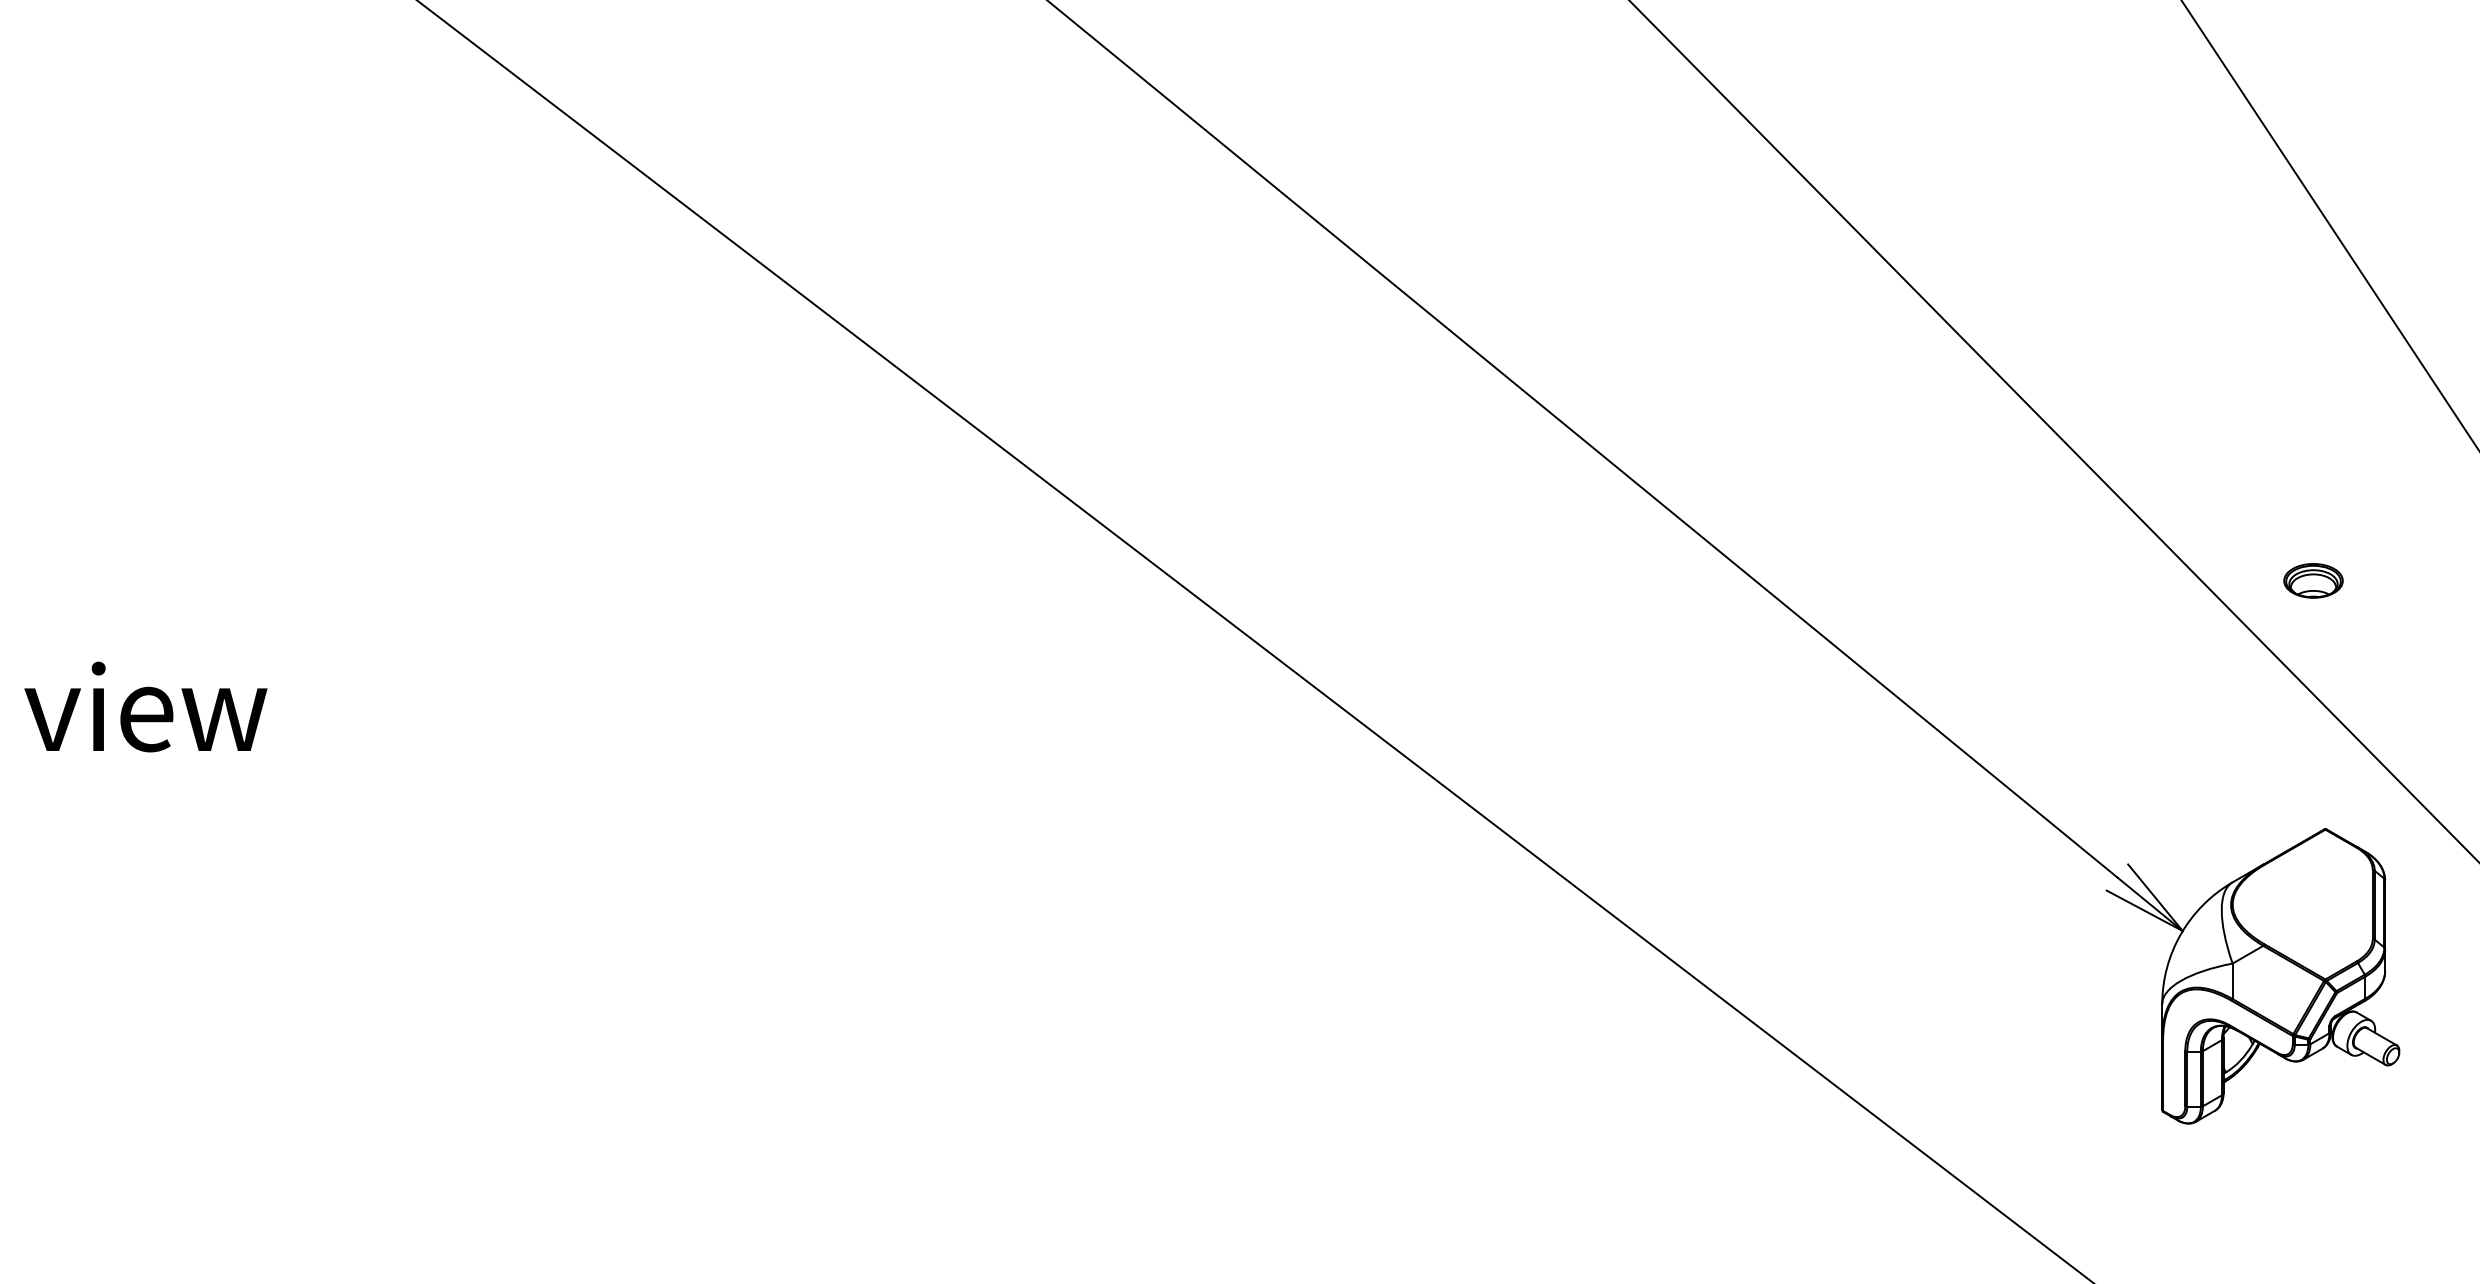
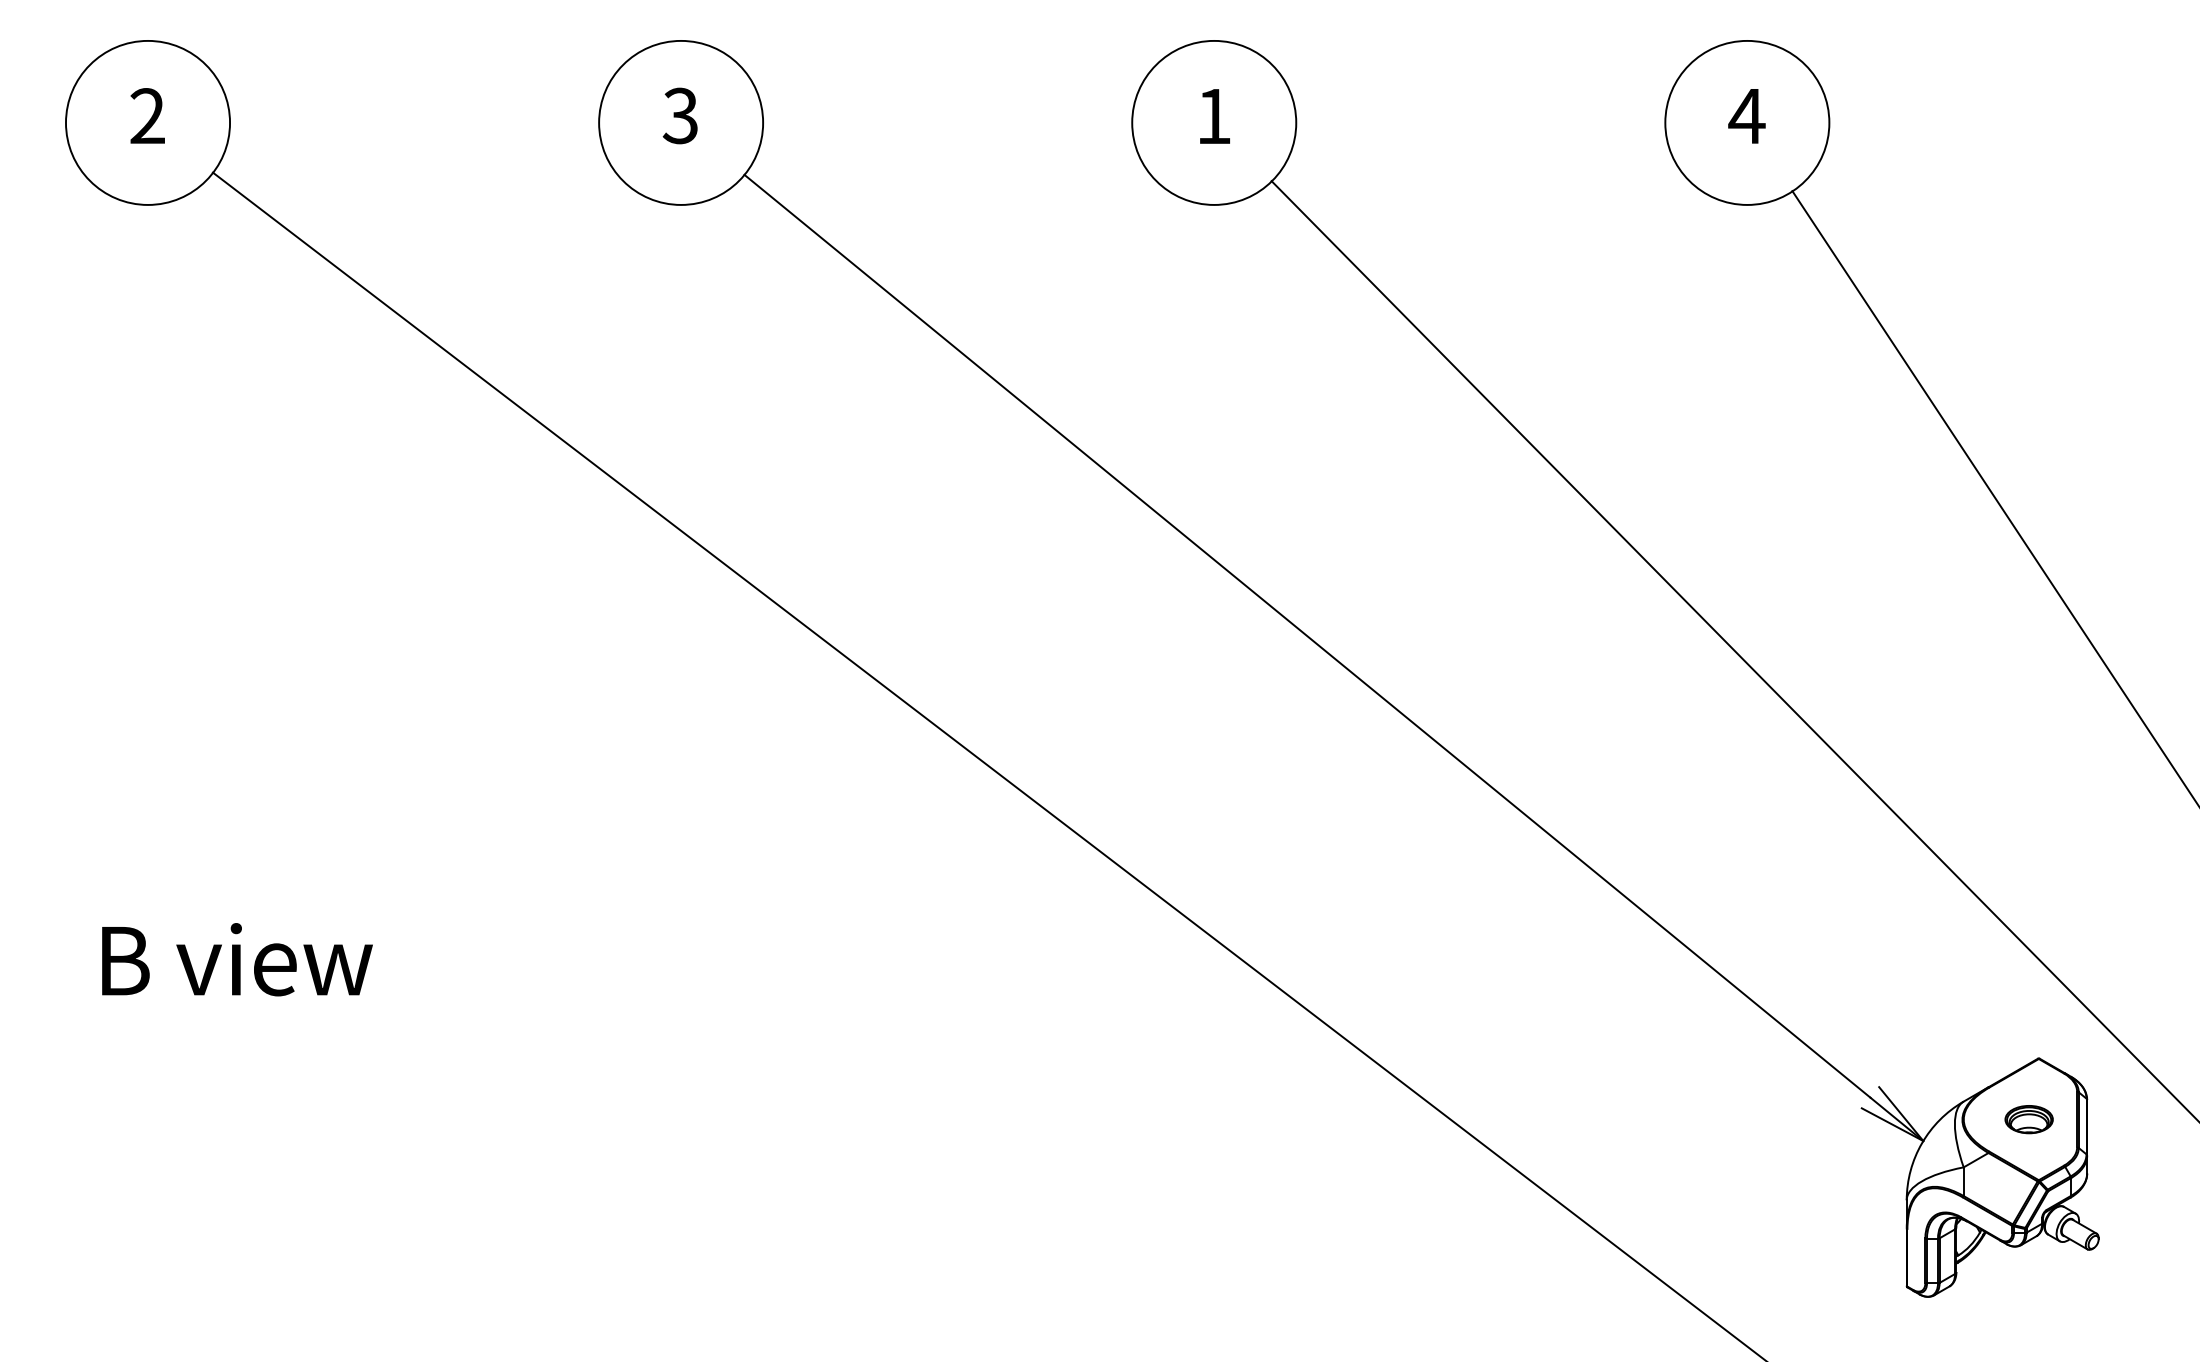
part: (2312, 580) -> (2028, 1119), moved

